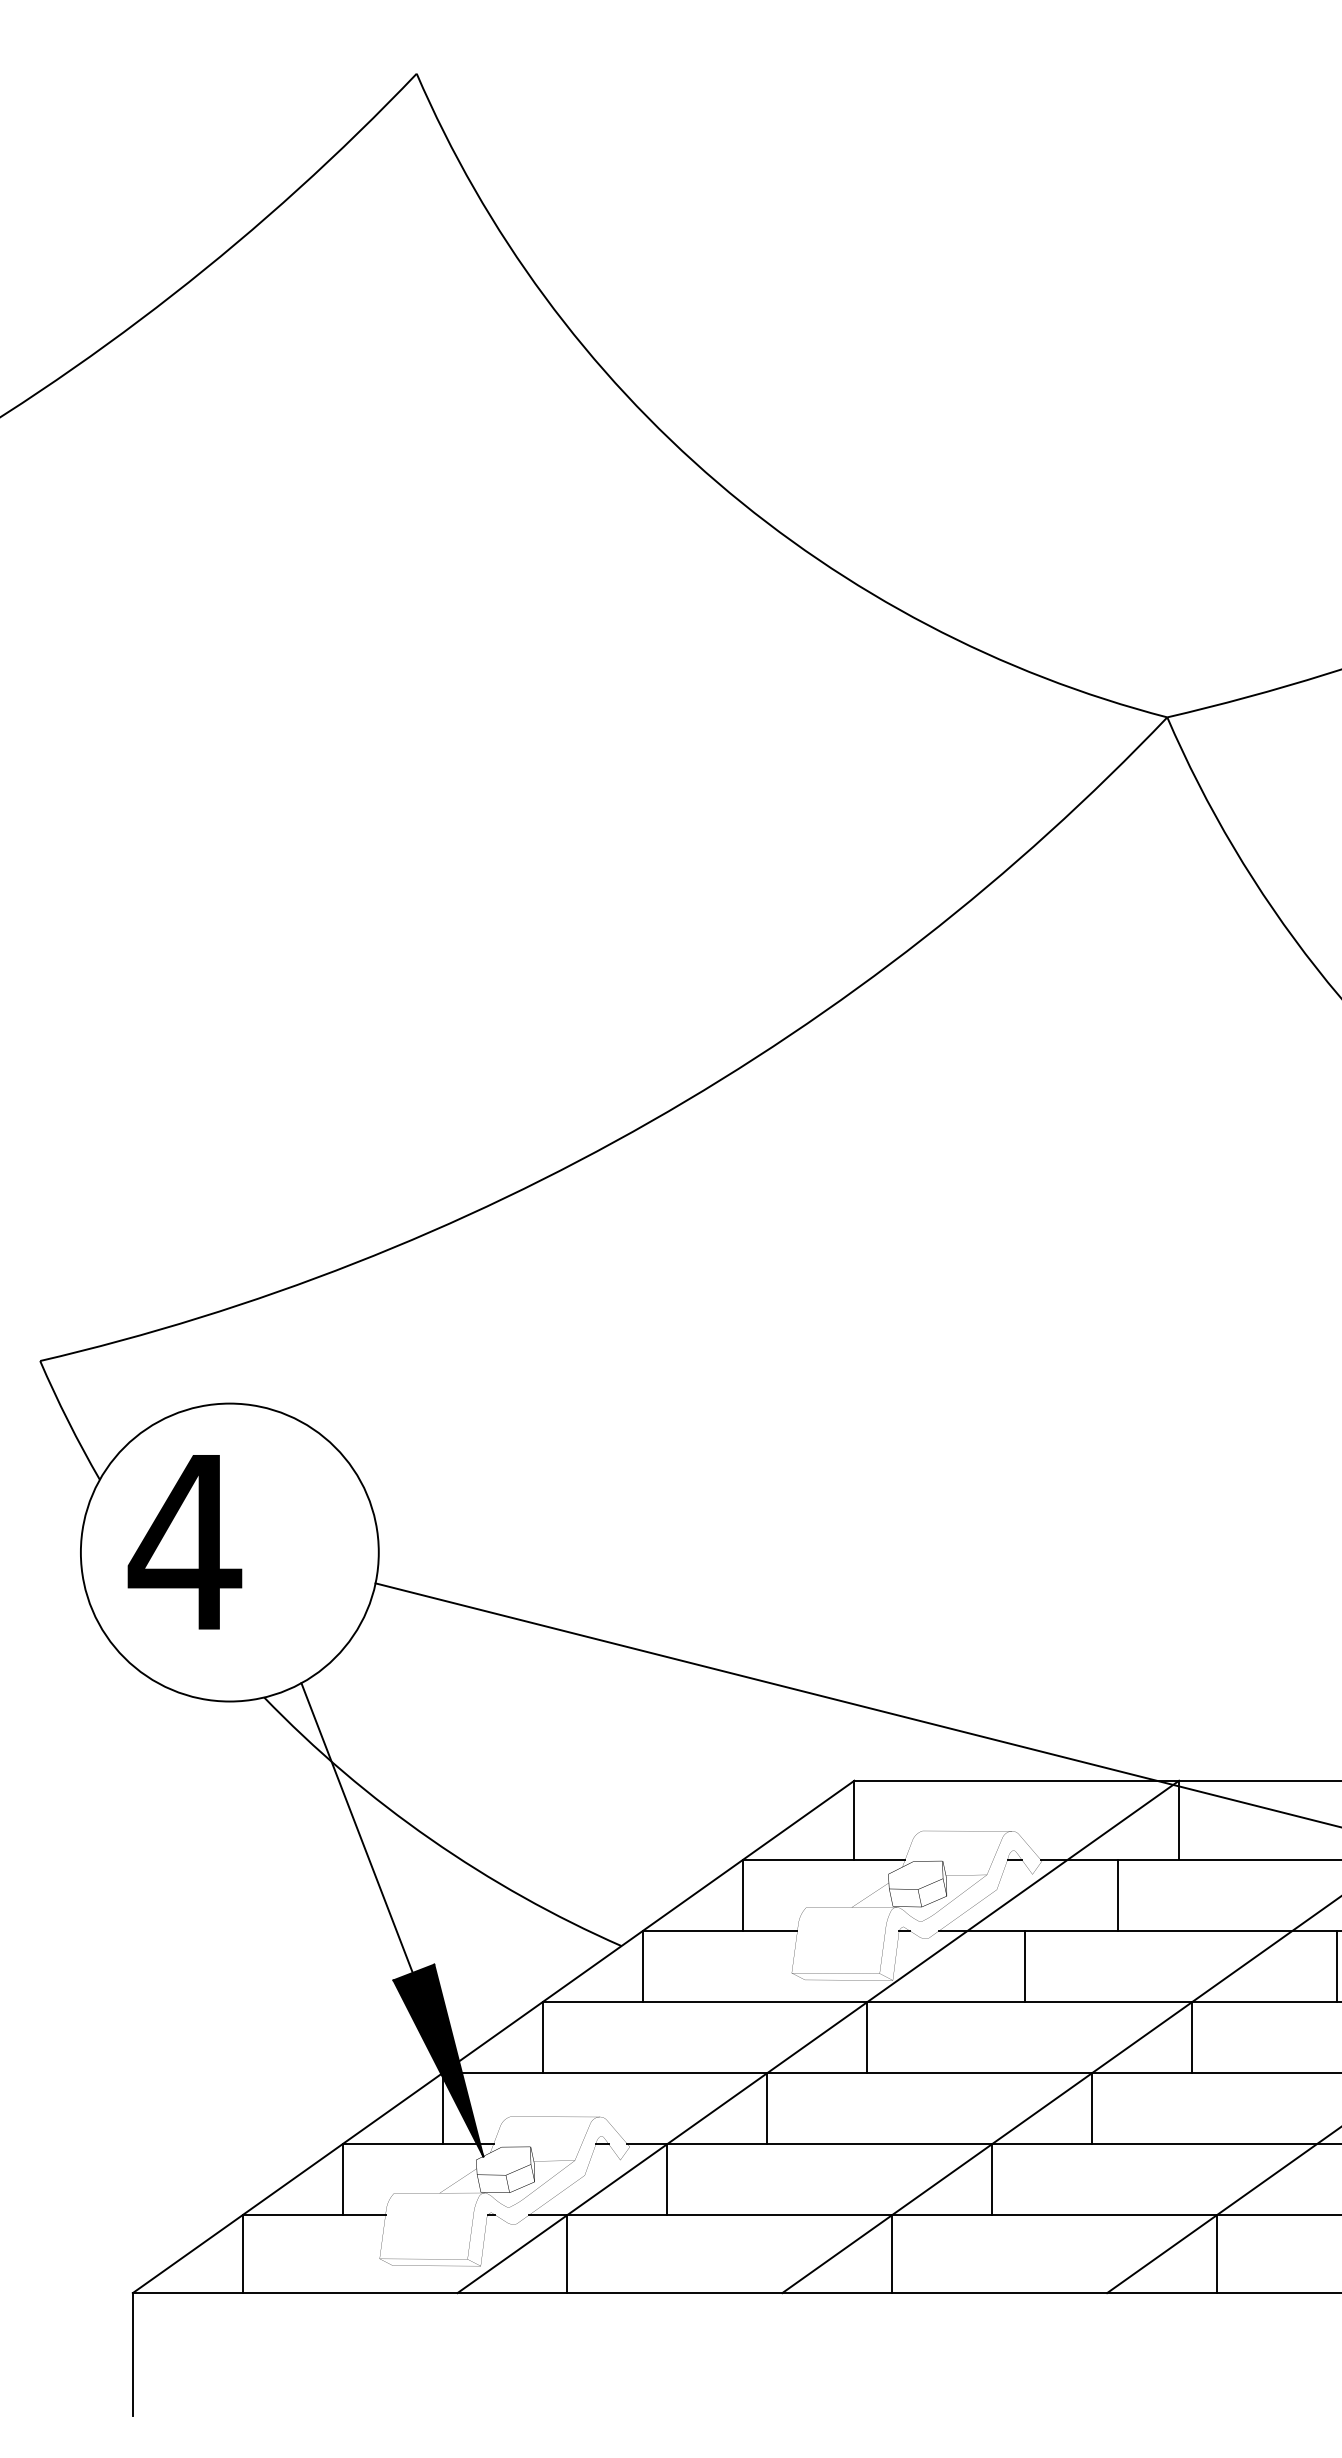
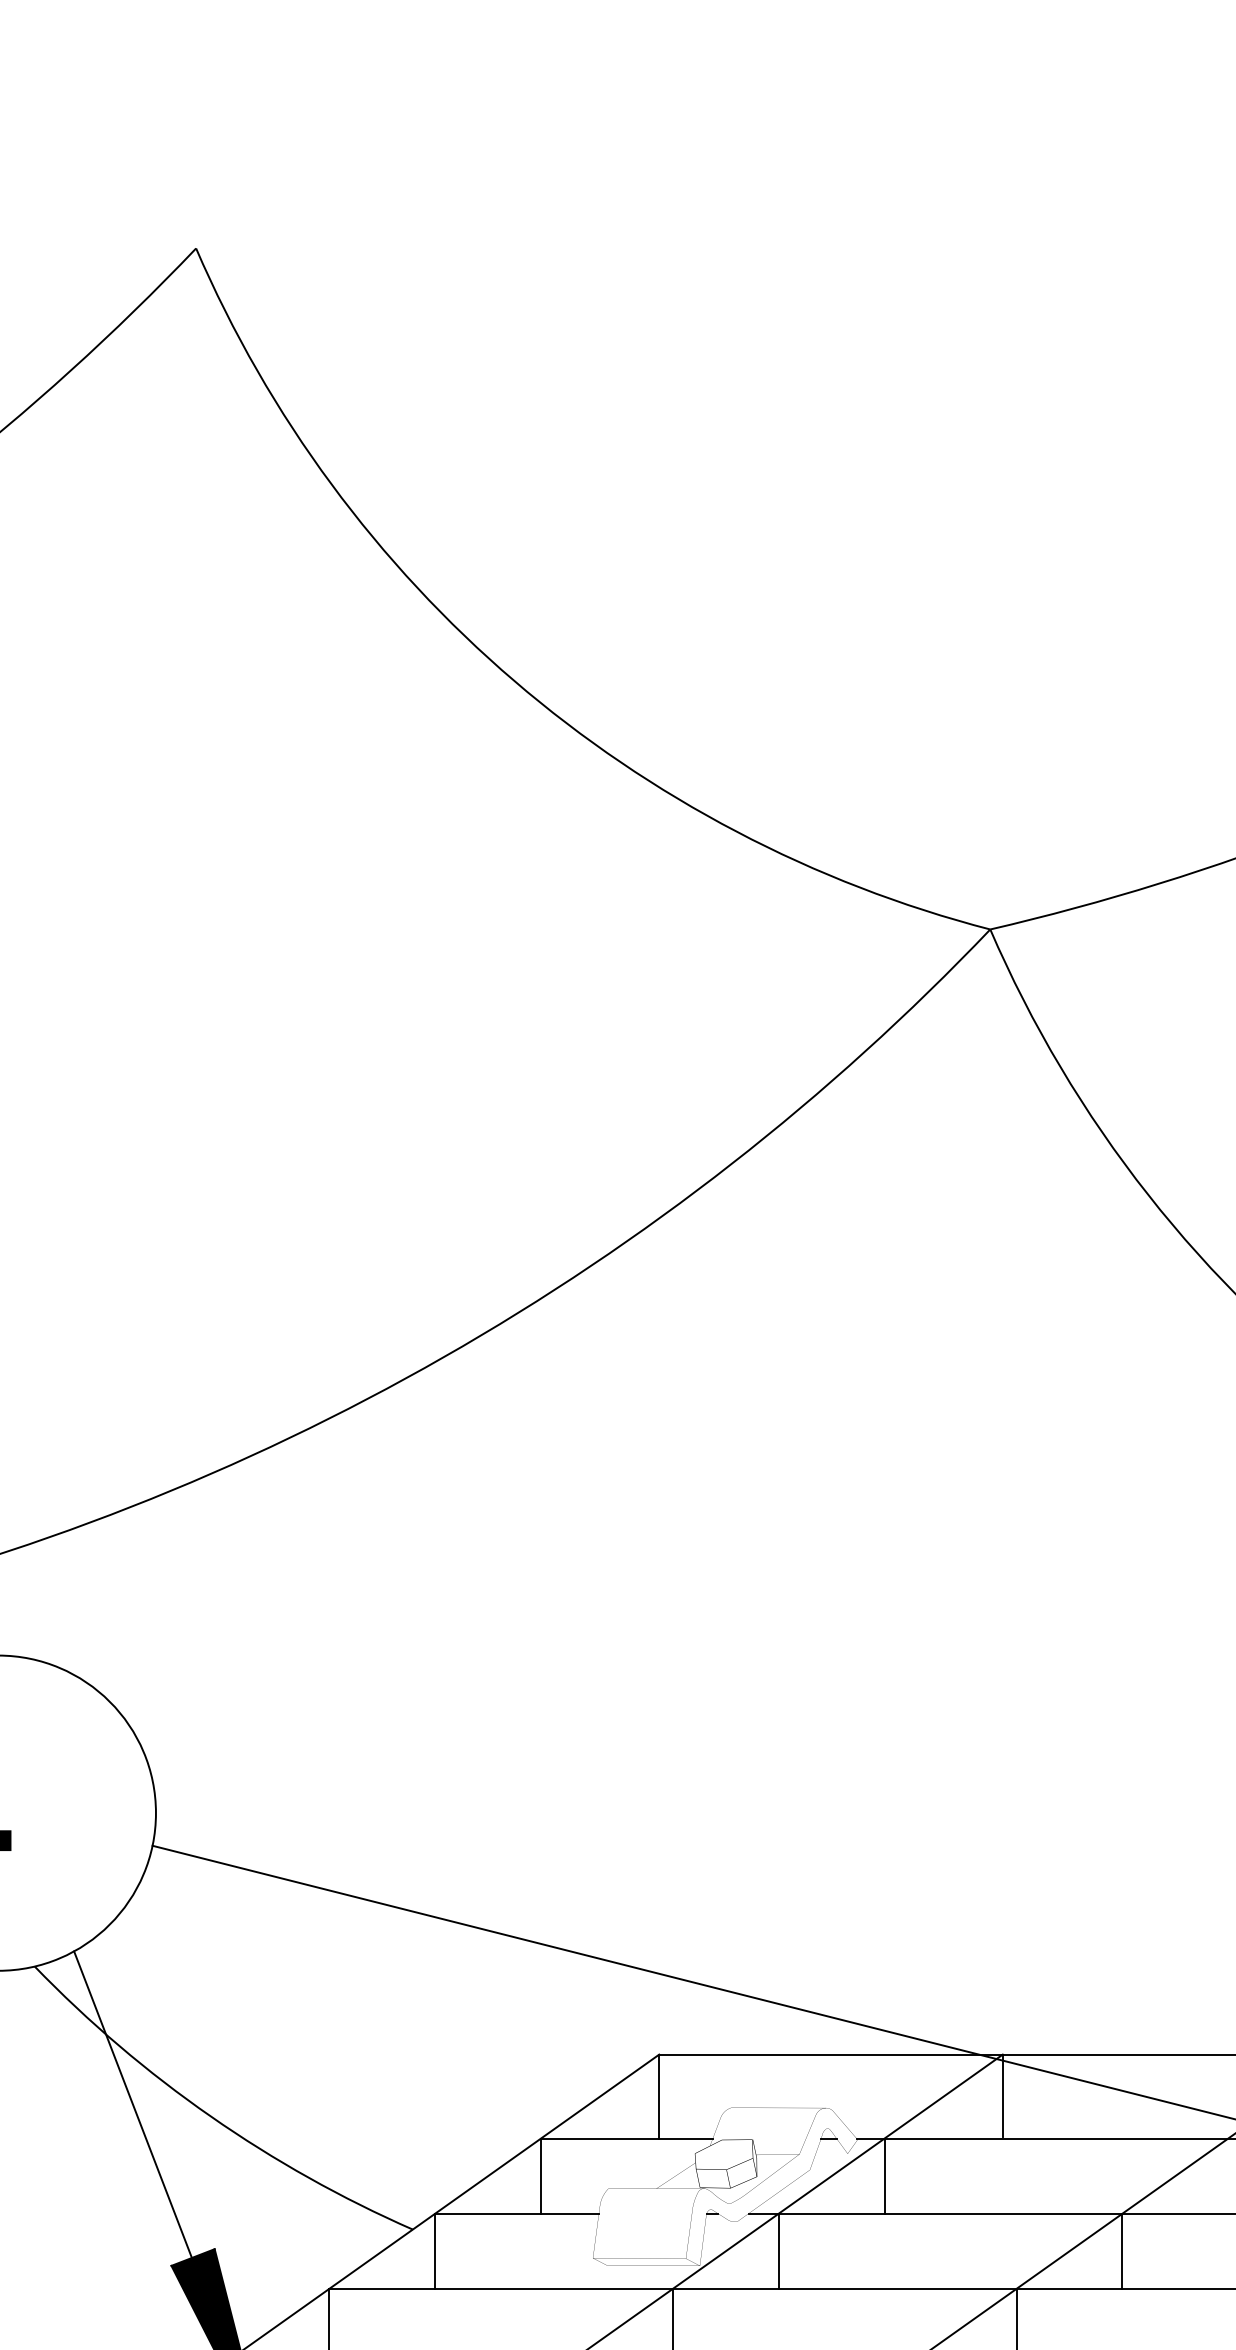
line: (1118, 1895) -> (884, 2176), moved
line: (1025, 1966) -> (778, 2251), moved
line: (1337, 1966) -> (1122, 2251), moved

